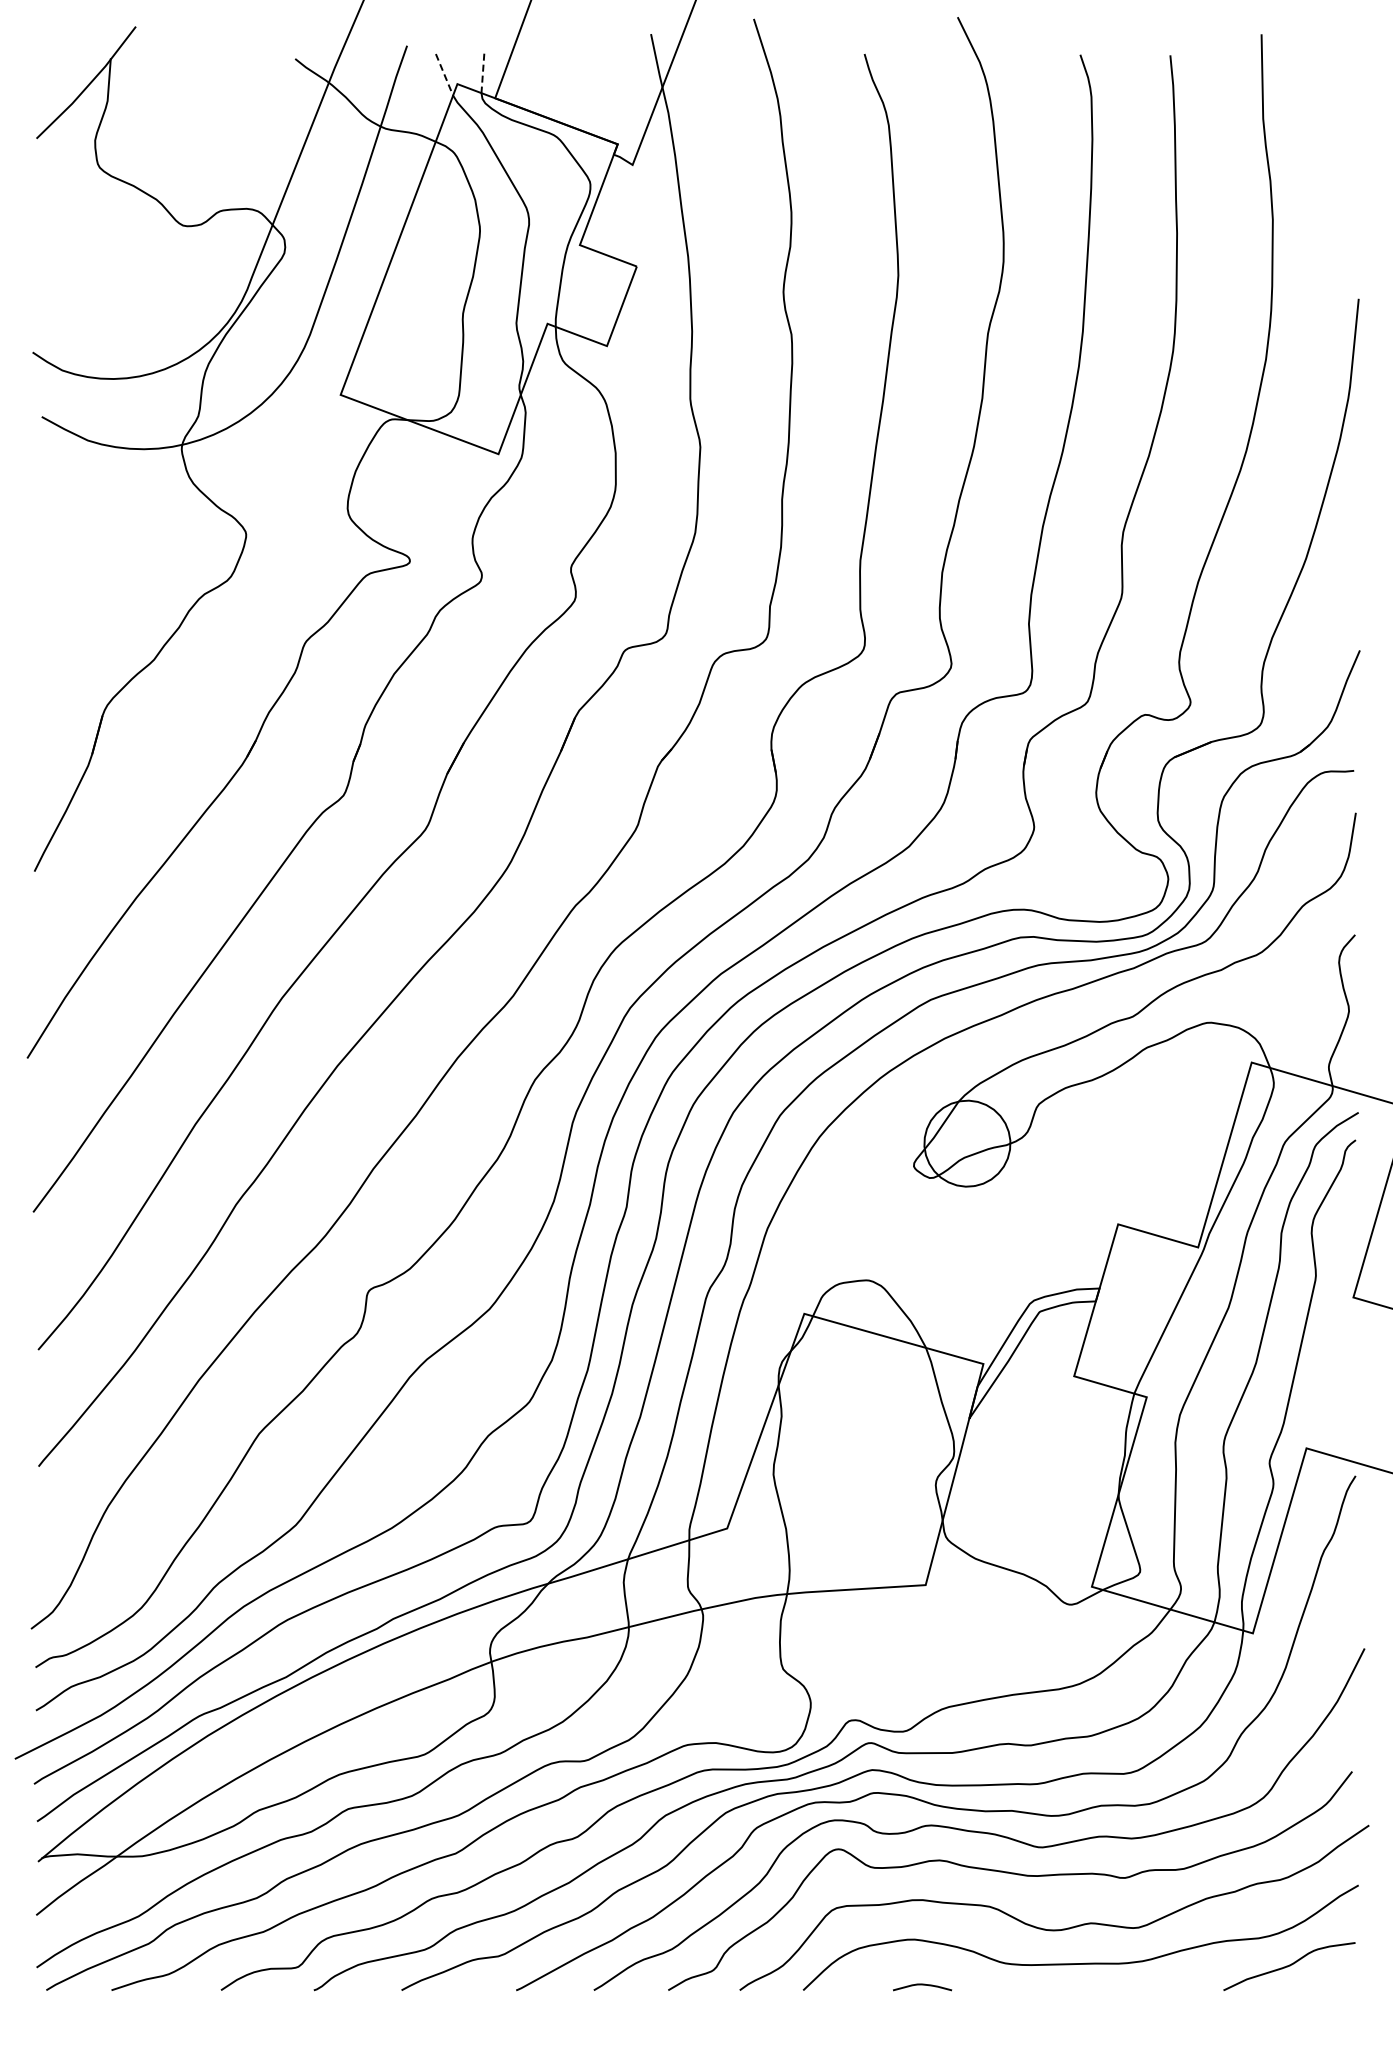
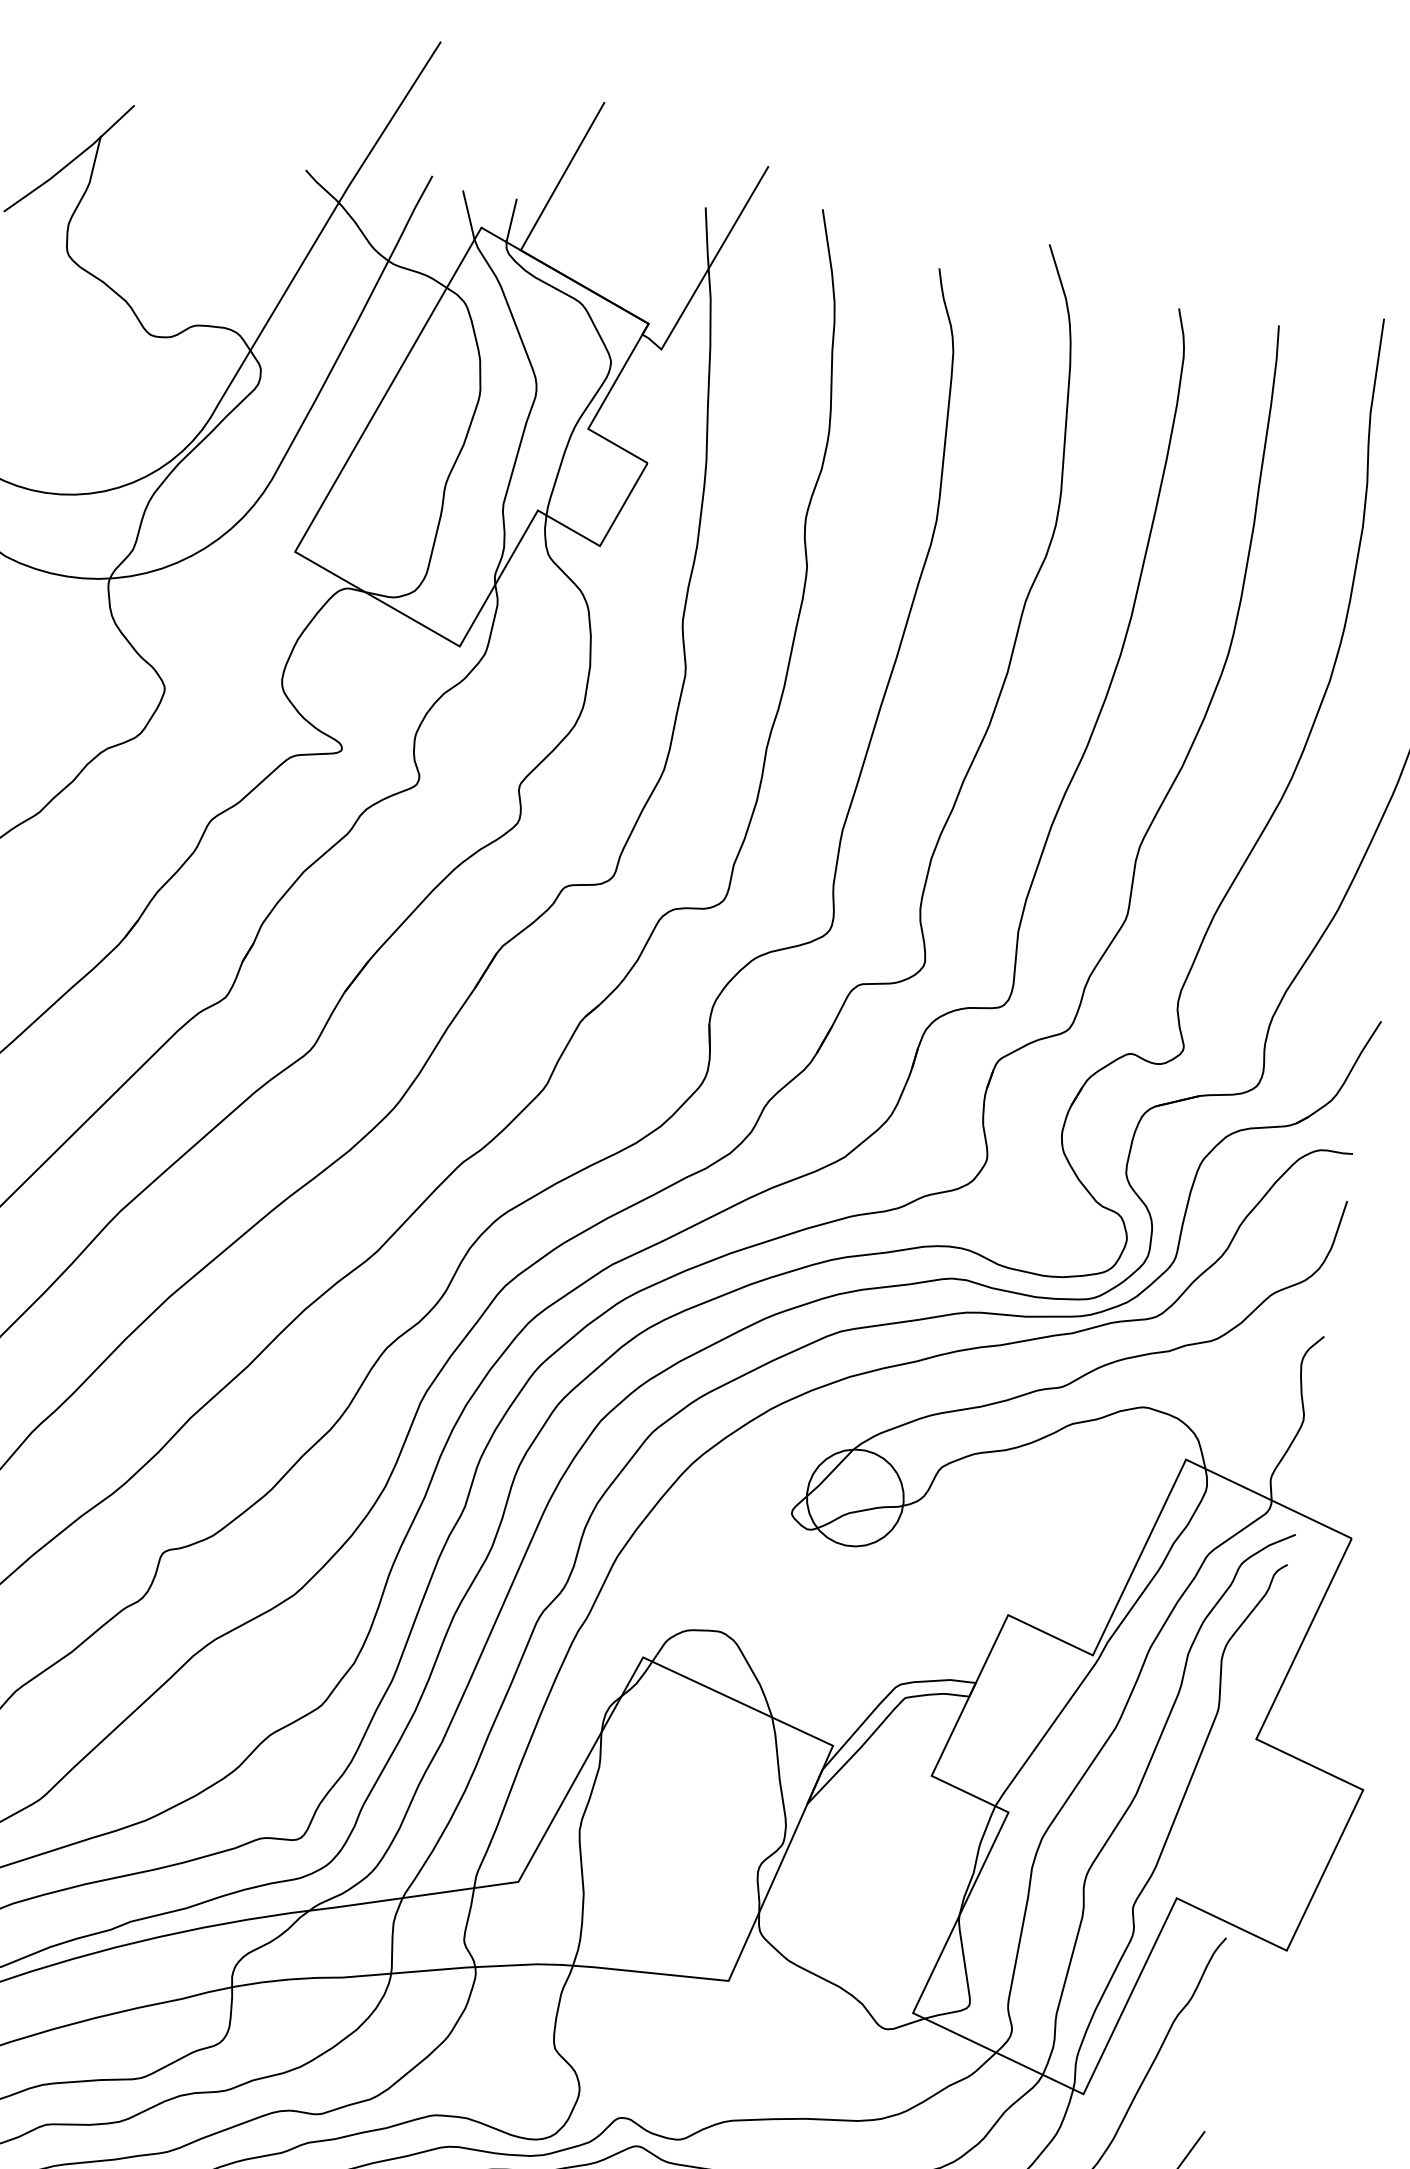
line: (482, 73) -> (511, 220), dashed -> solid
line: (444, 75) -> (468, 215), dashed -> solid

